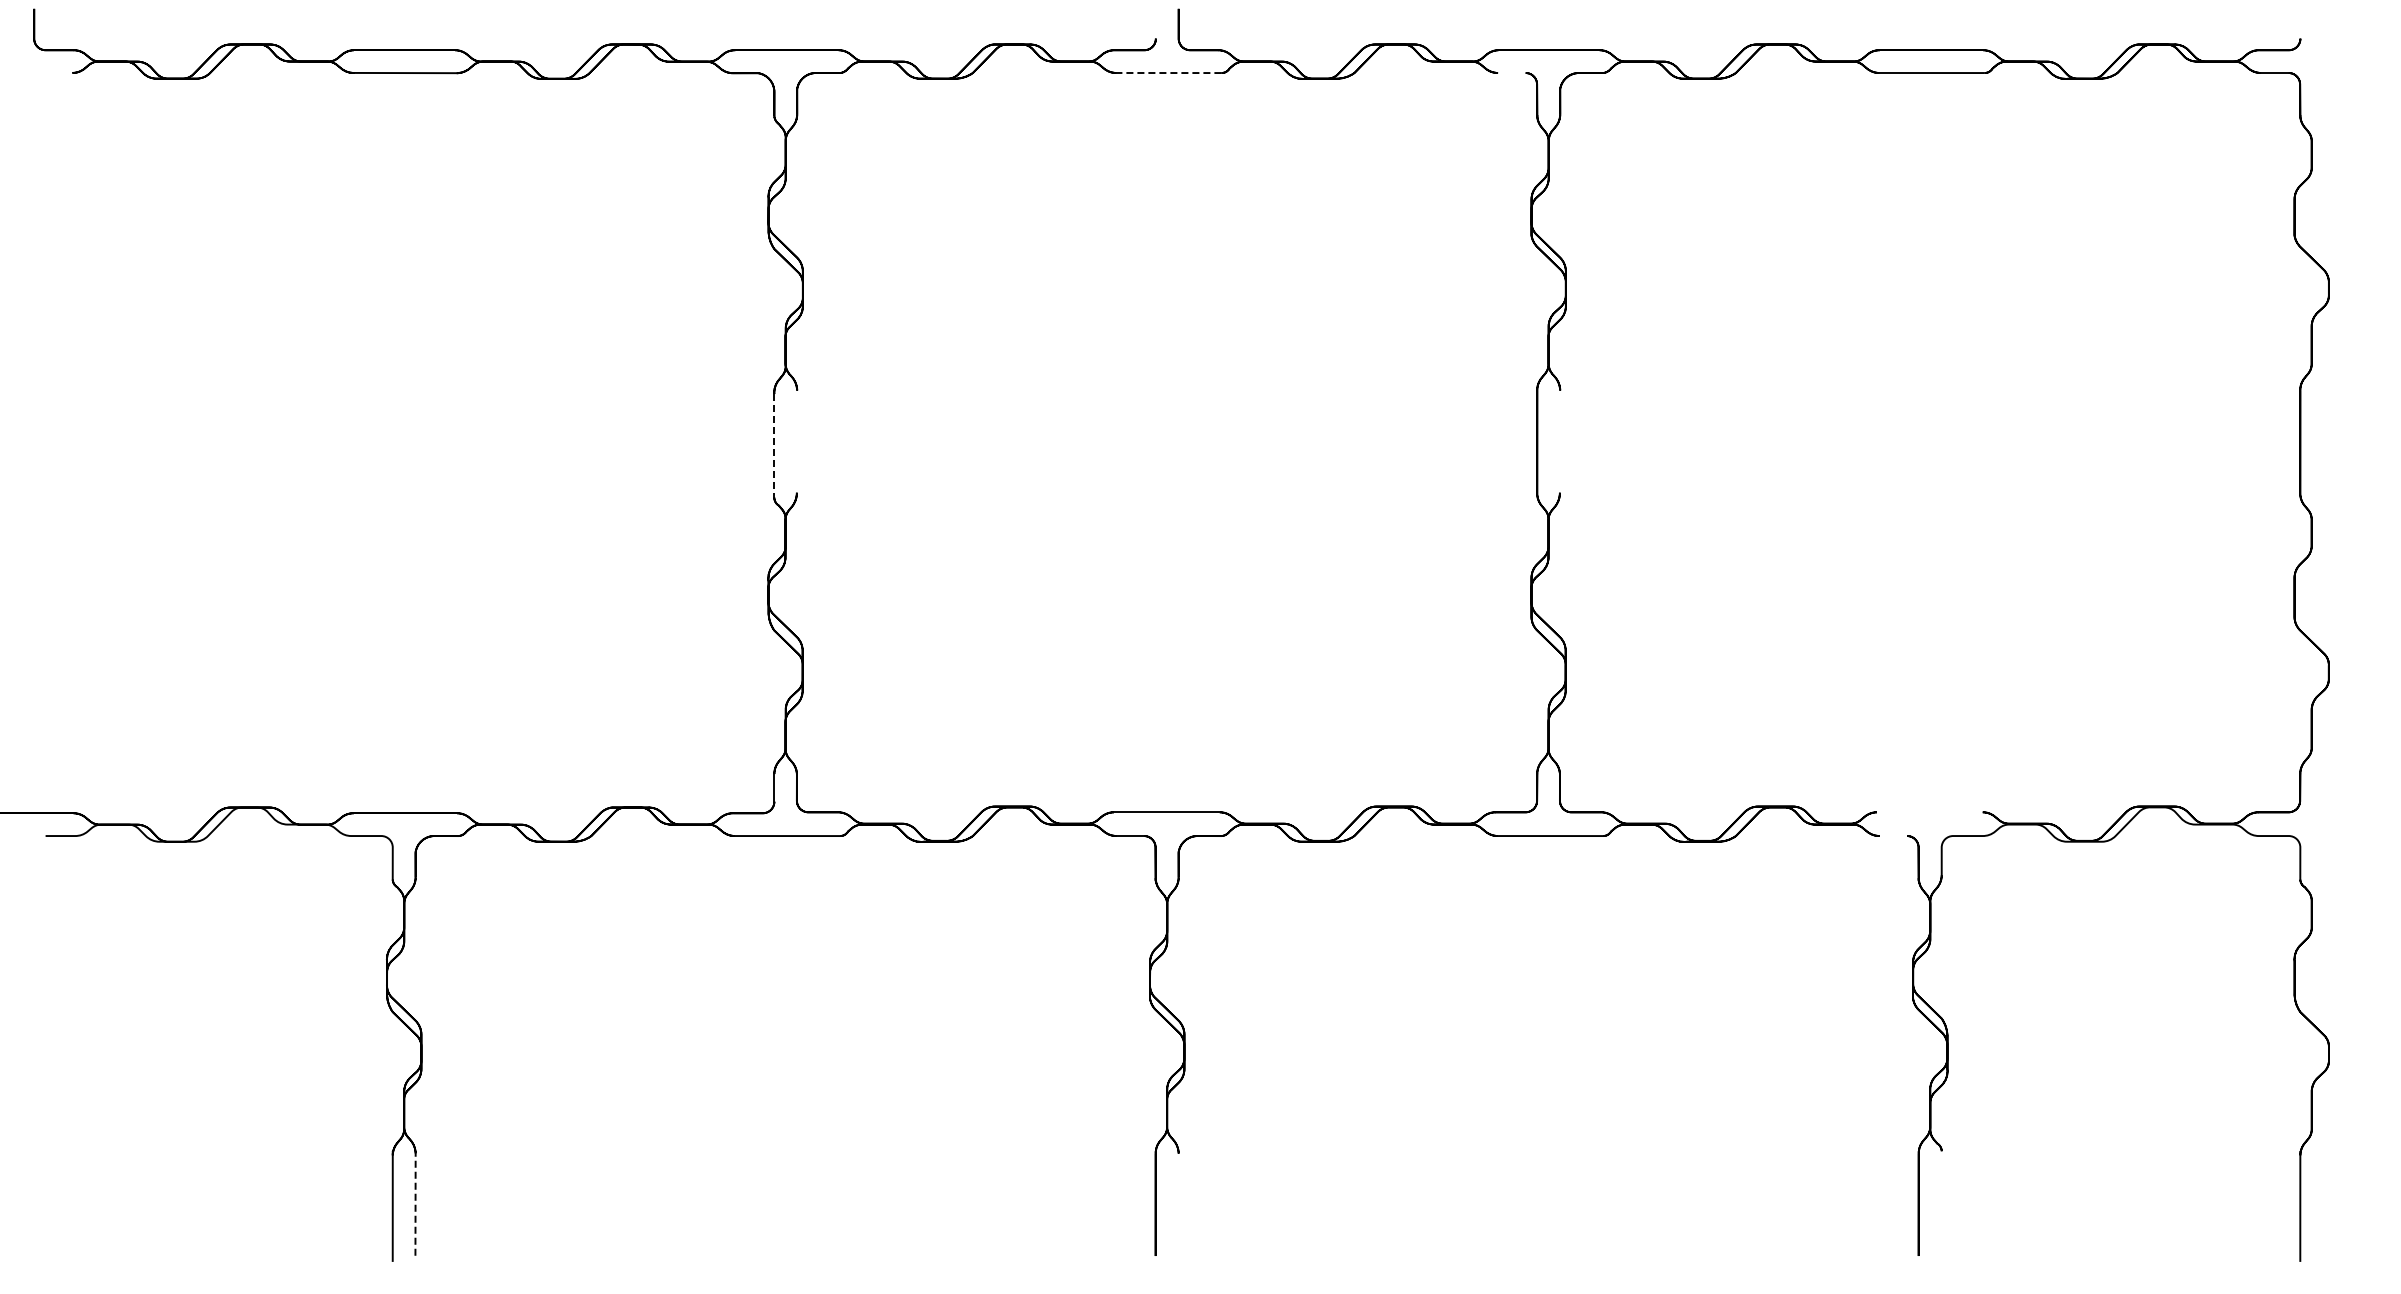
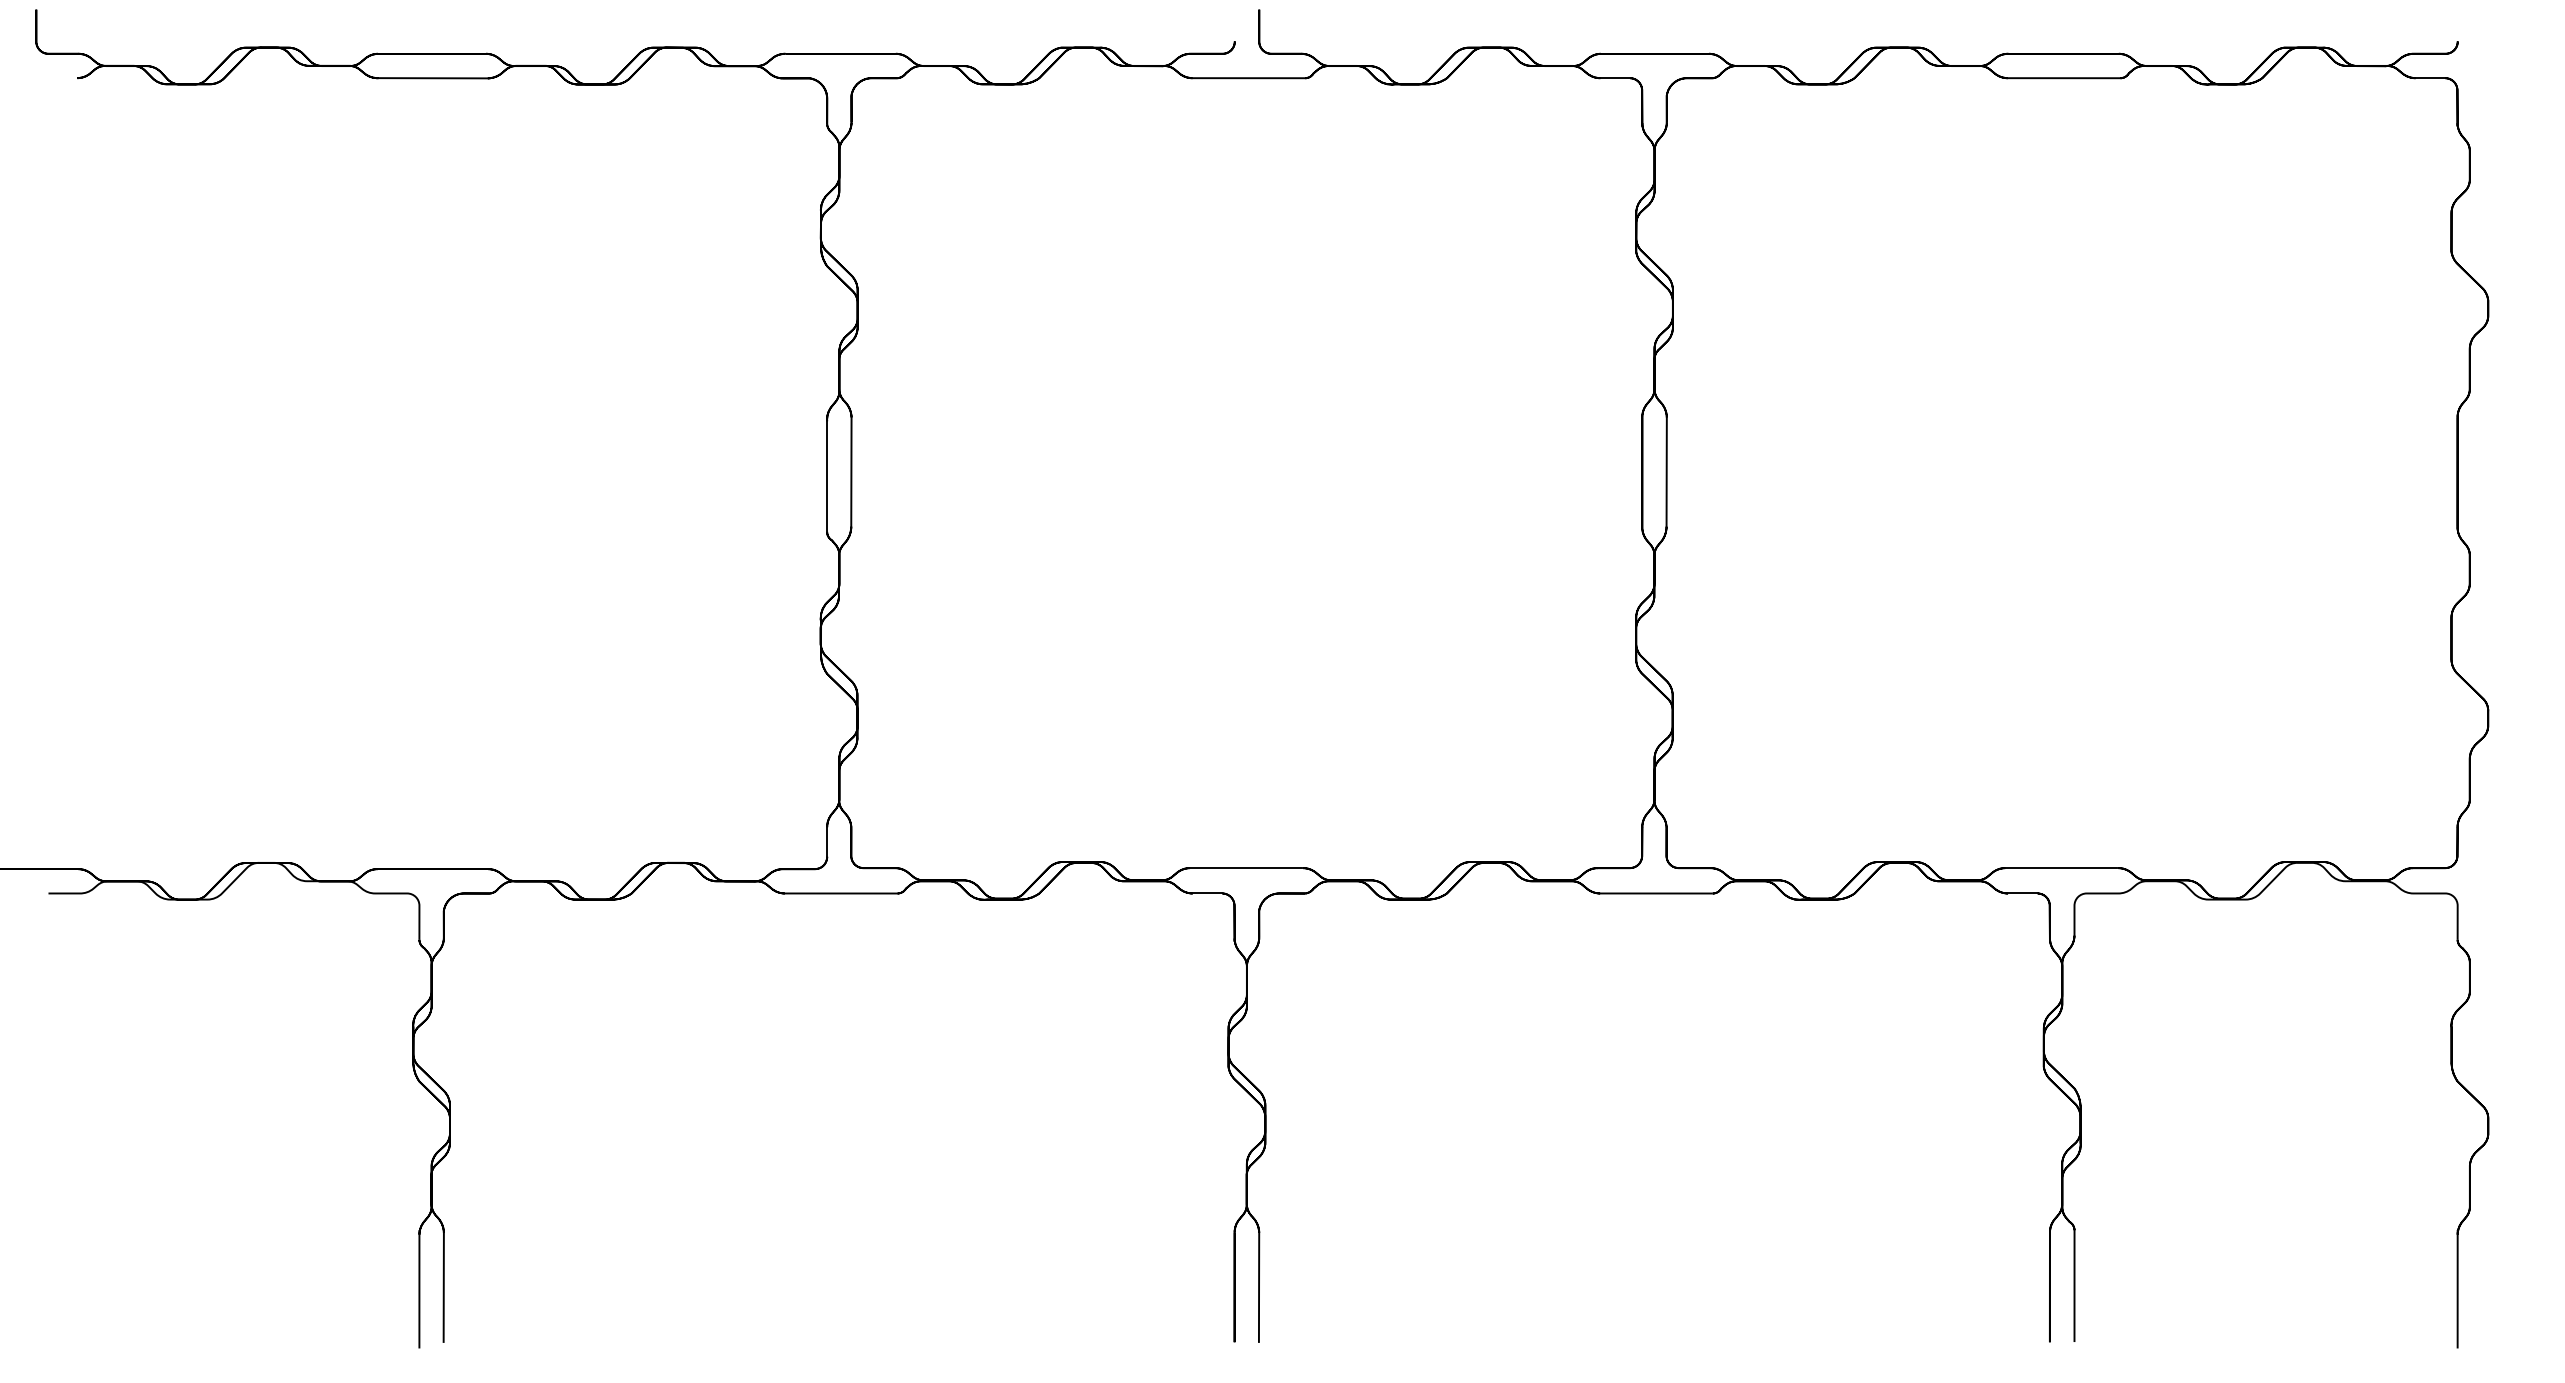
line: (1168, 73) -> (1248, 78), dashed -> solid
line: (1511, 73) -> (1614, 78), added
line: (796, 441) -> (850, 471), added
line: (1559, 441) -> (1666, 471), added
line: (774, 445) -> (827, 476), dashed -> solid
line: (1928, 812) -> (2060, 868), added
line: (1893, 836) -> (2022, 893), added
line: (1941, 1202) -> (2074, 1285), added
line: (415, 1204) -> (443, 1287), dashed -> solid
line: (1178, 1204) -> (1258, 1287), added

